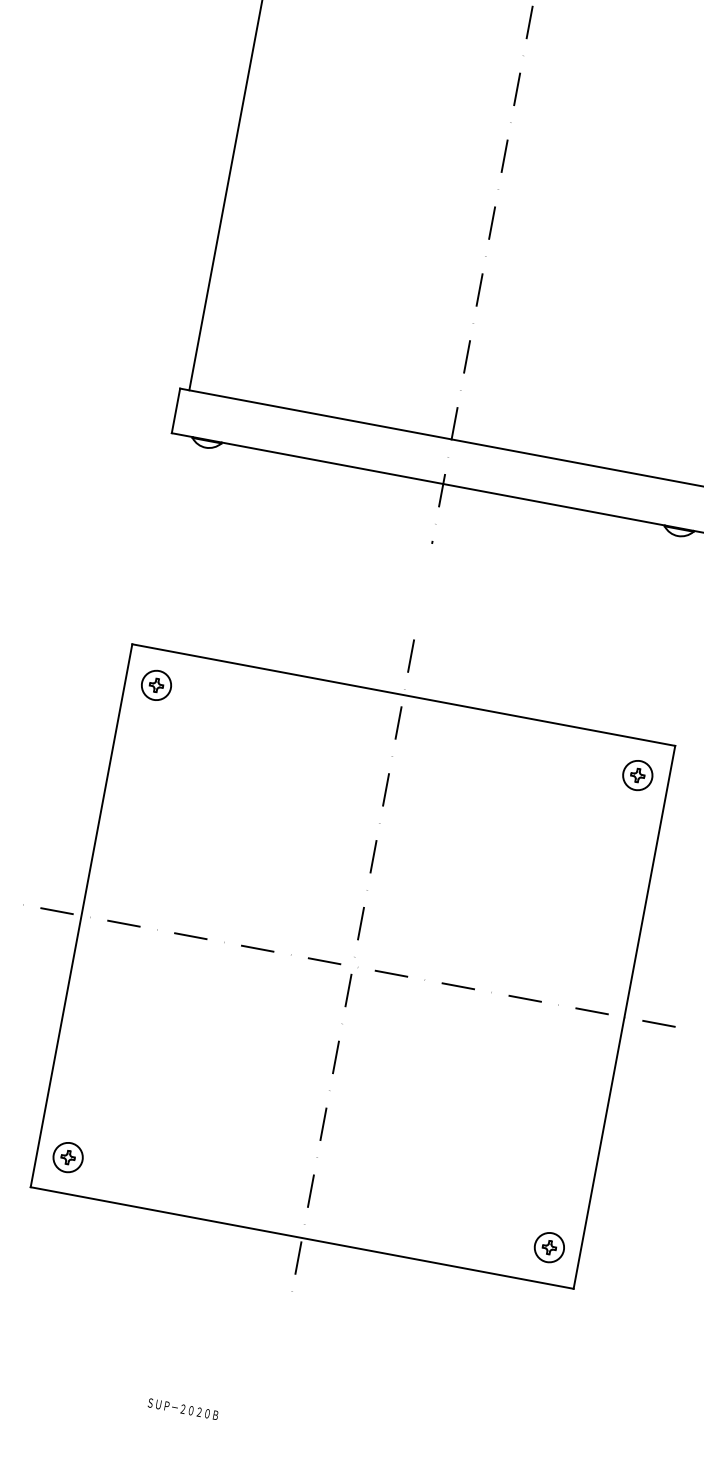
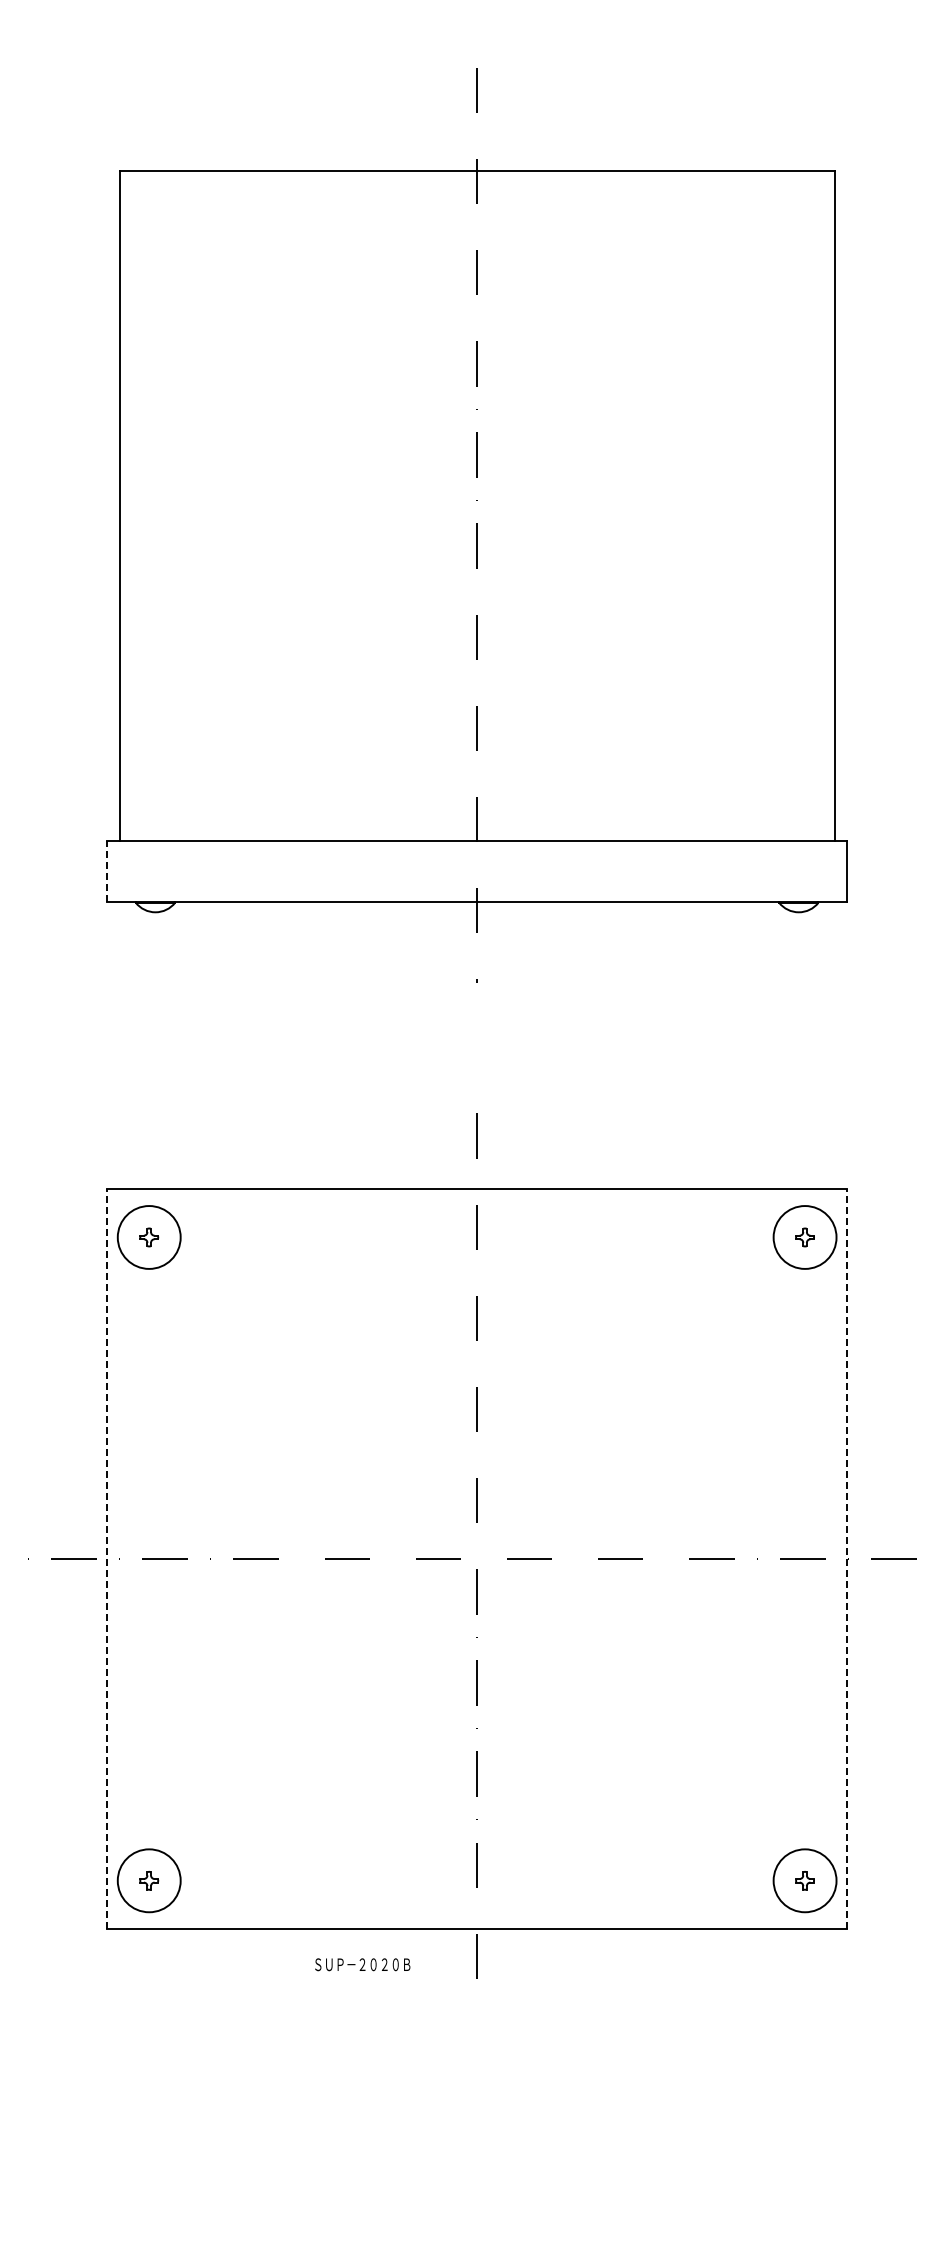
line: (176, 410) -> (107, 870), solid -> dashed
circle: (155, 685) -> (148, 1237), size x1.6
circle: (637, 775) -> (804, 1237), size x1.6
line: (81, 916) -> (107, 1559), solid -> dashed
line: (624, 1017) -> (847, 1559), solid -> dashed
circle: (67, 1157) -> (148, 1880), size x1.6
circle: (549, 1247) -> (804, 1880), size x1.6
text: (183, 1408) -> (362, 1964), moved

